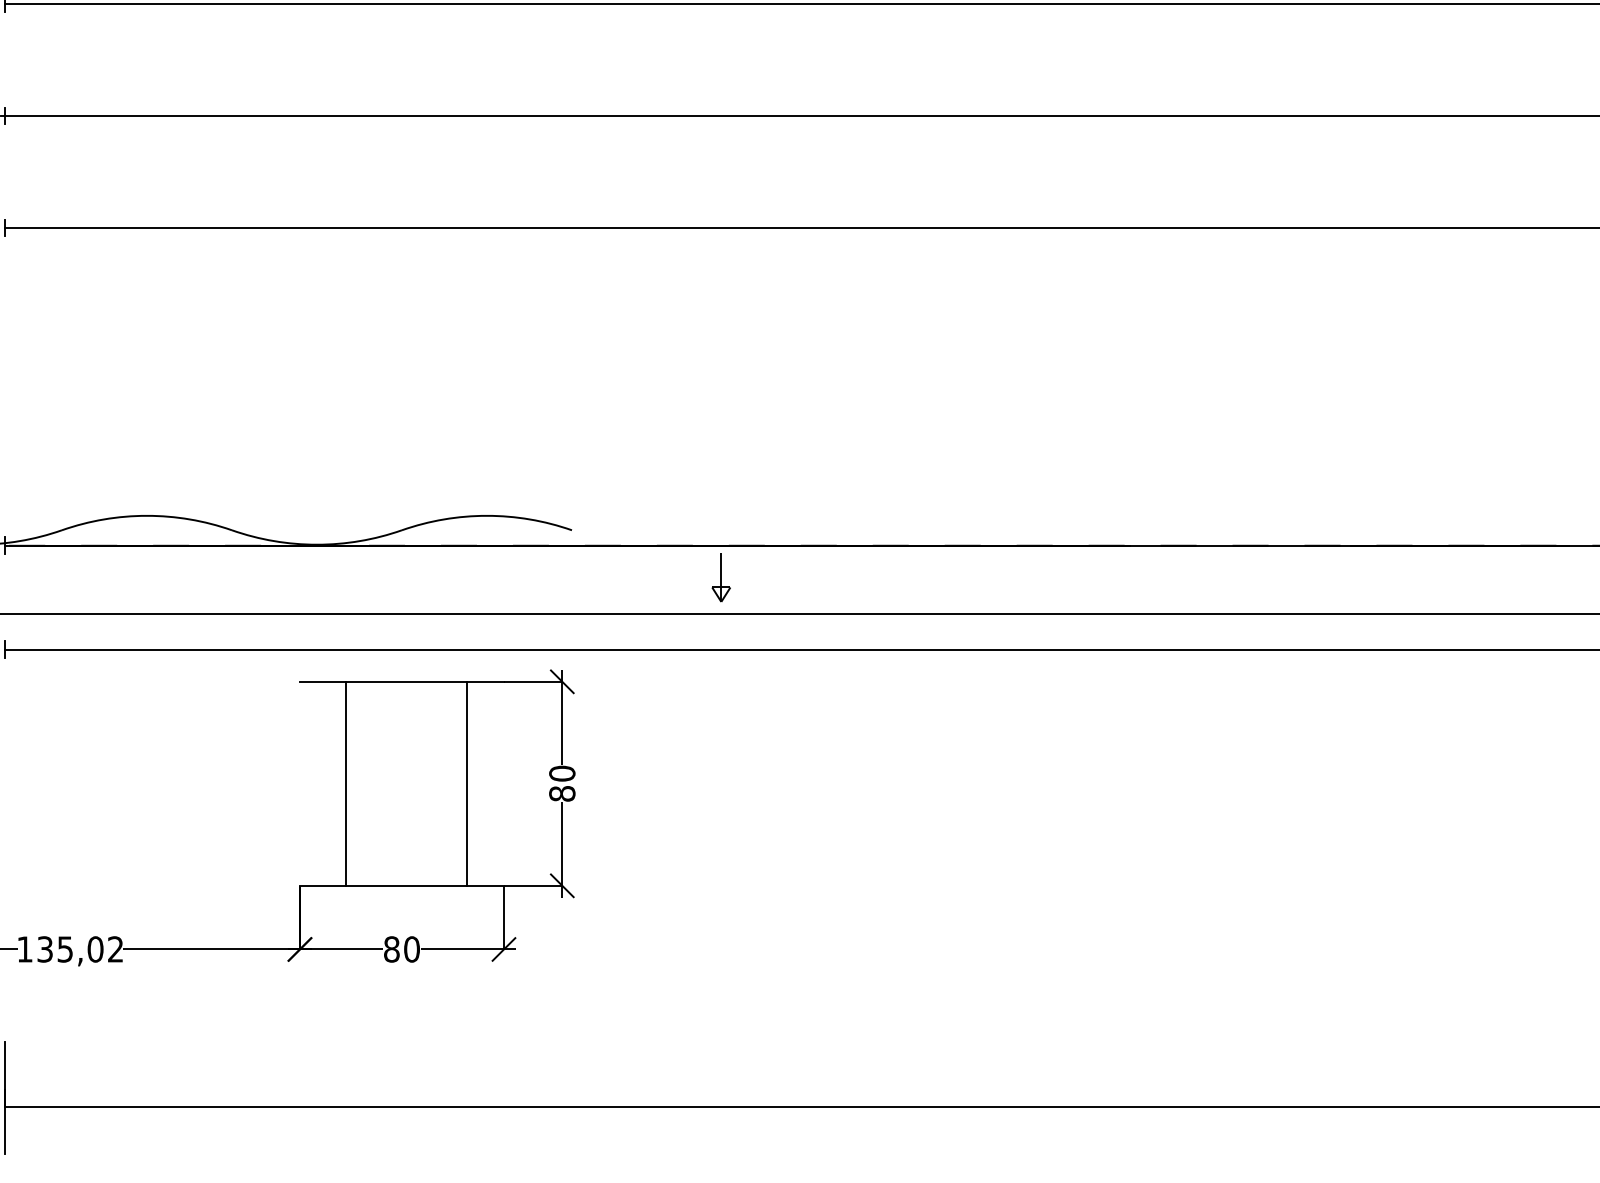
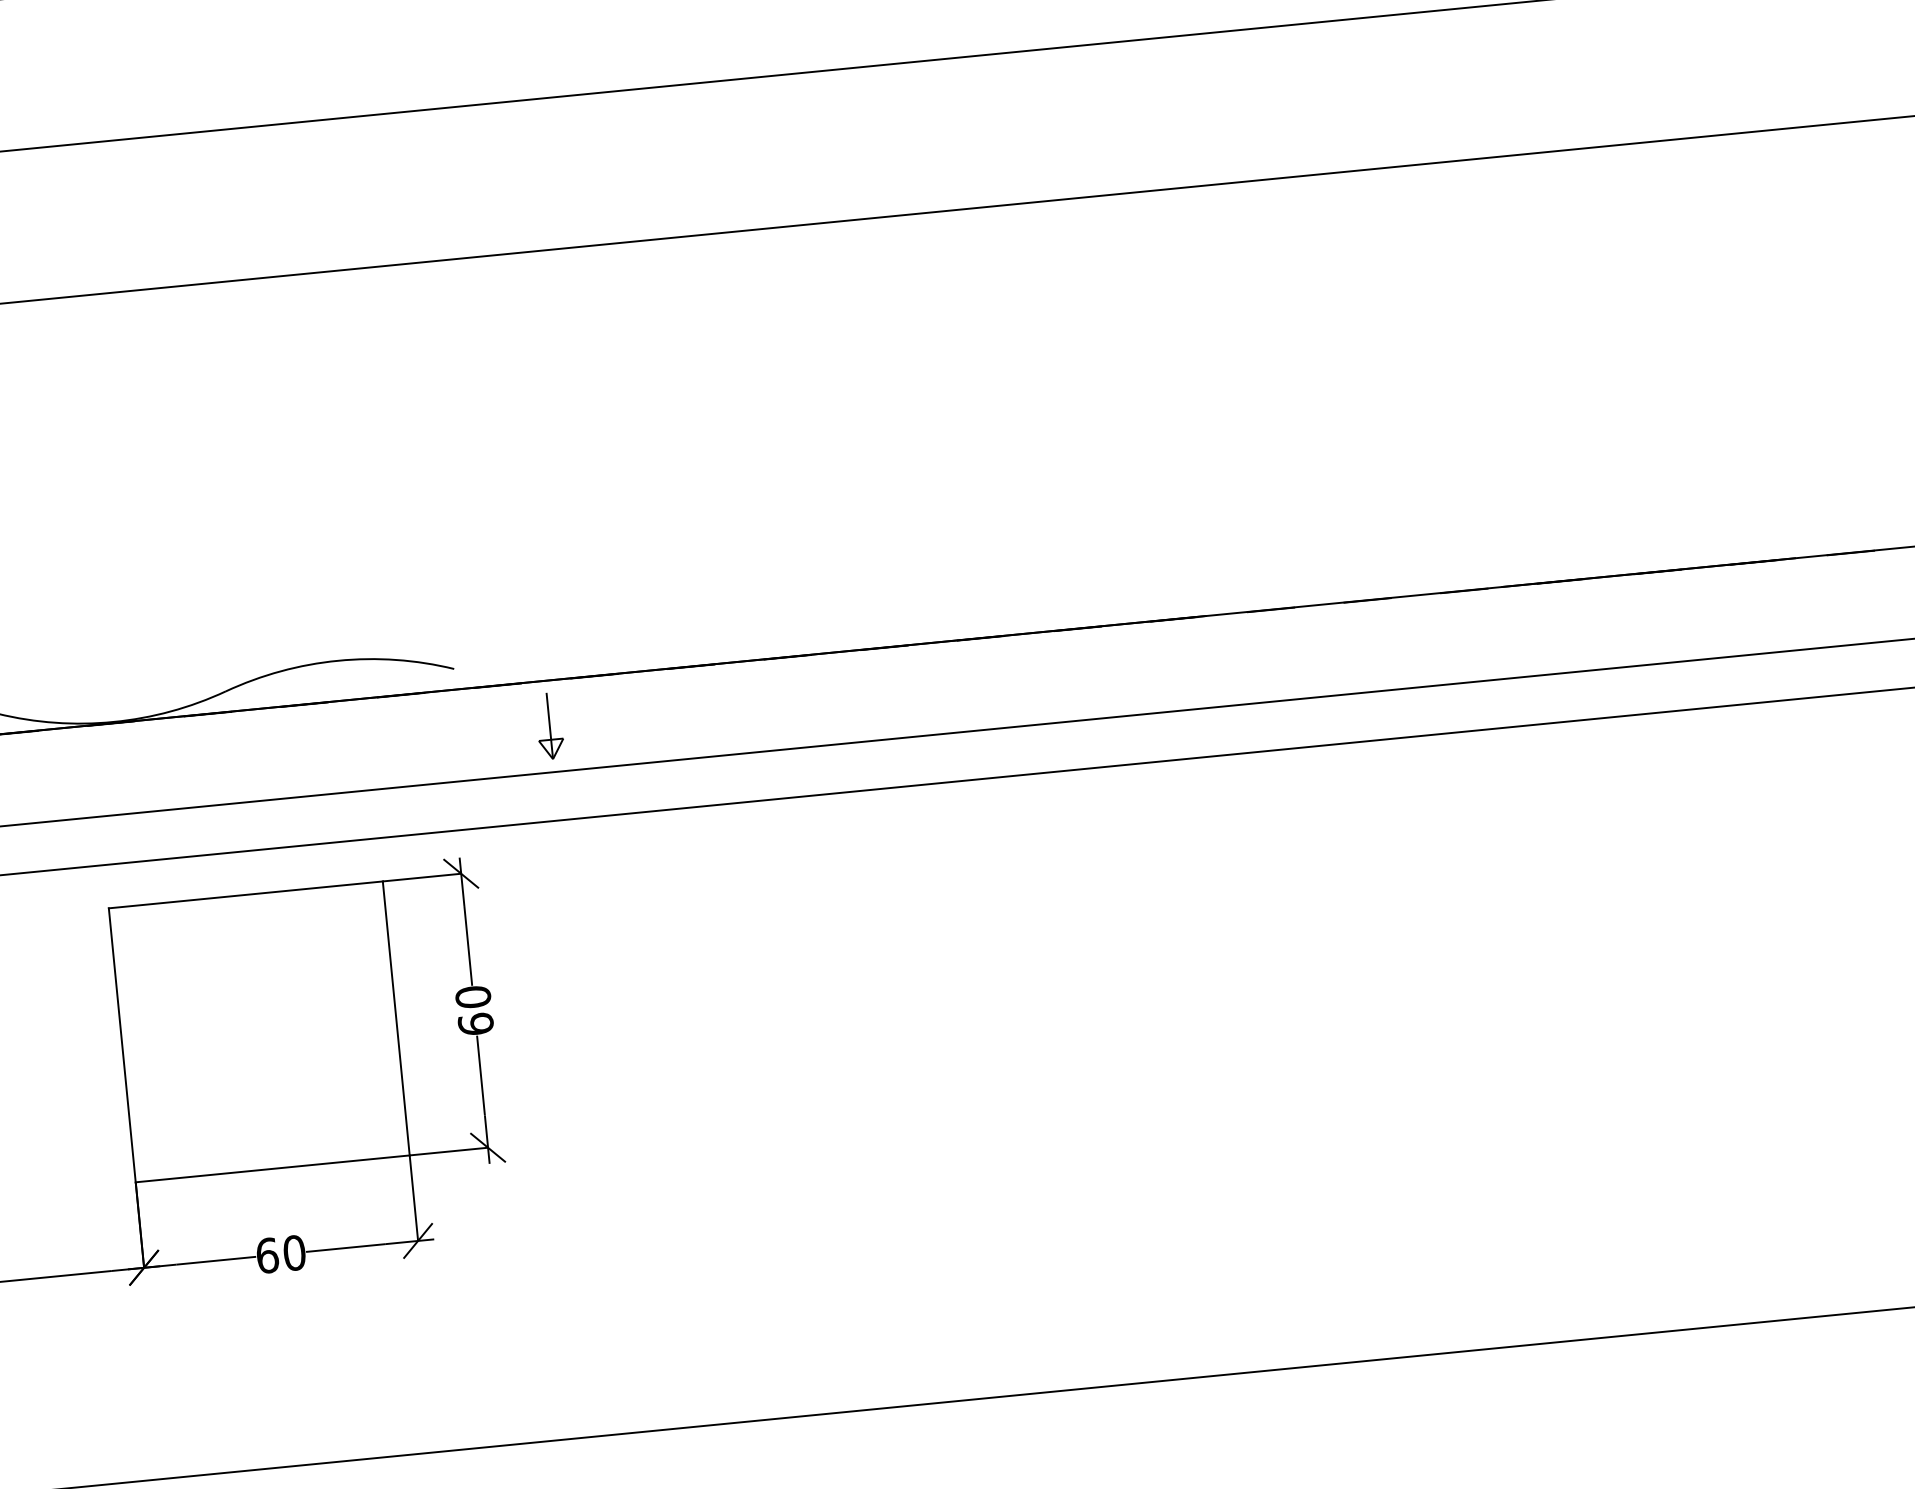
part: (720, 577) -> (548, 726), moved
line: (345, 783) -> (121, 1044), moved
line: (466, 783) -> (395, 1018), moved
text: (562, 793) -> (476, 1023), 80 -> 60
text: (391, 949) -> (267, 1255), 80 -> 60

